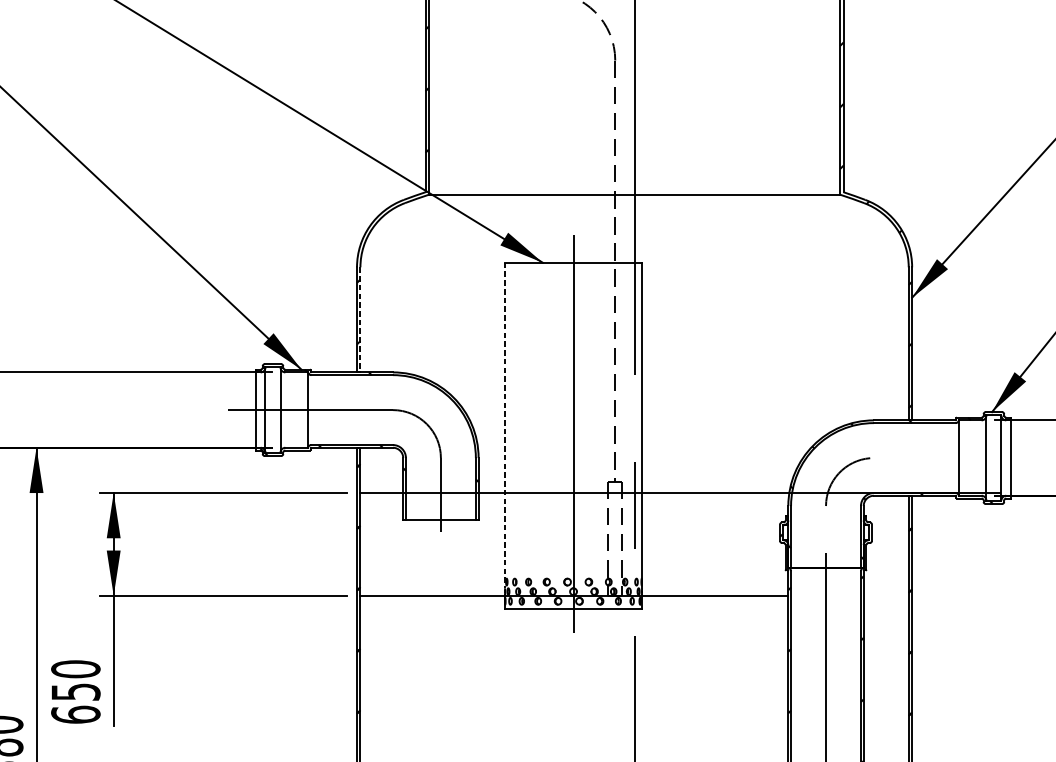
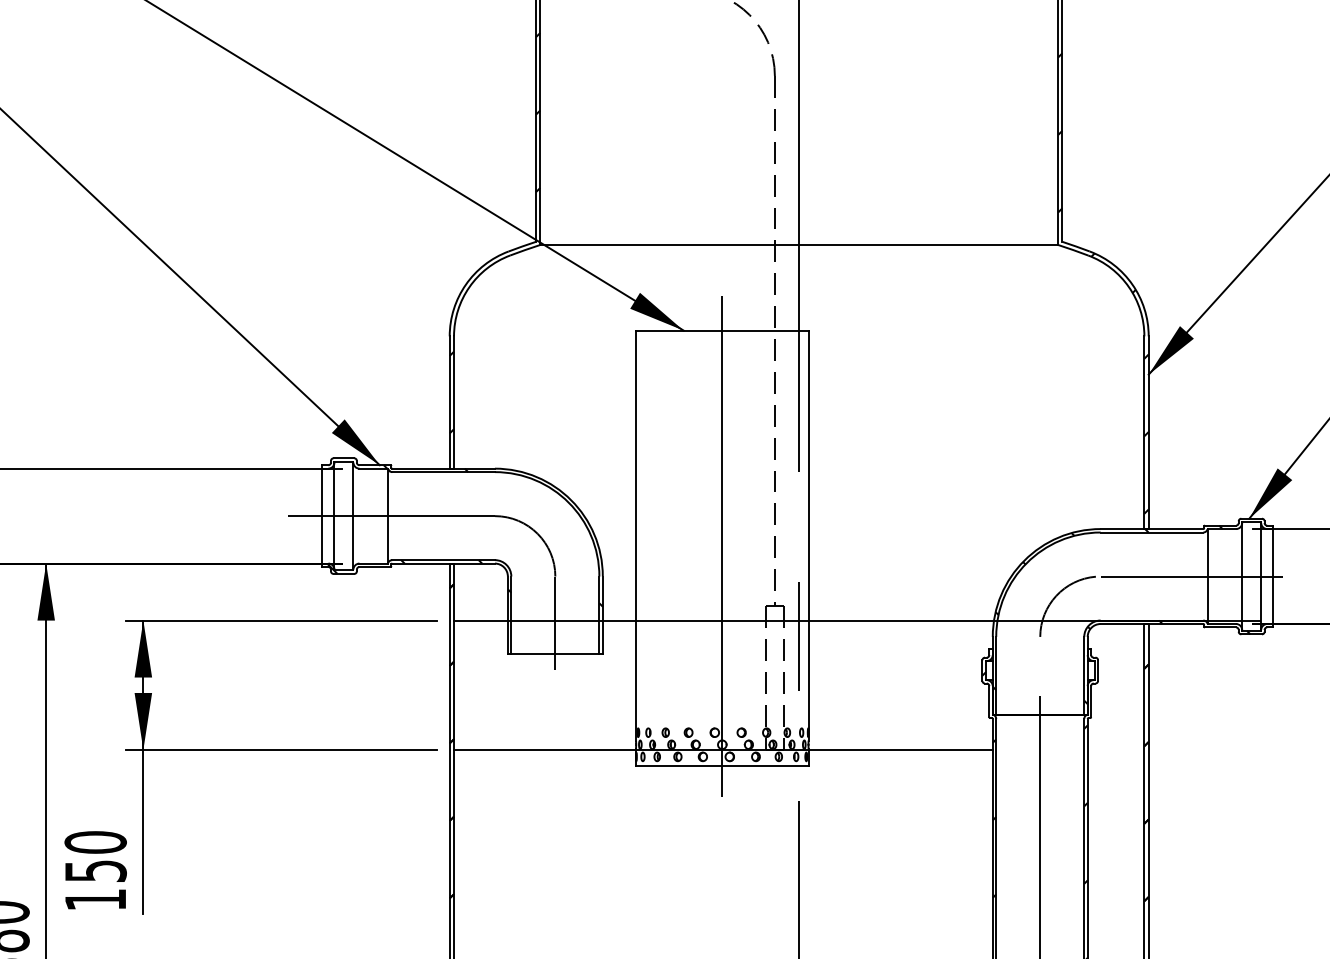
line: (360, 320) -> (454, 403), dashed -> solid
line: (505, 425) -> (636, 535), dashed -> solid
line: (946, 458) -> (1191, 576), added
text: (75, 714) -> (95, 899), 650 -> 150

